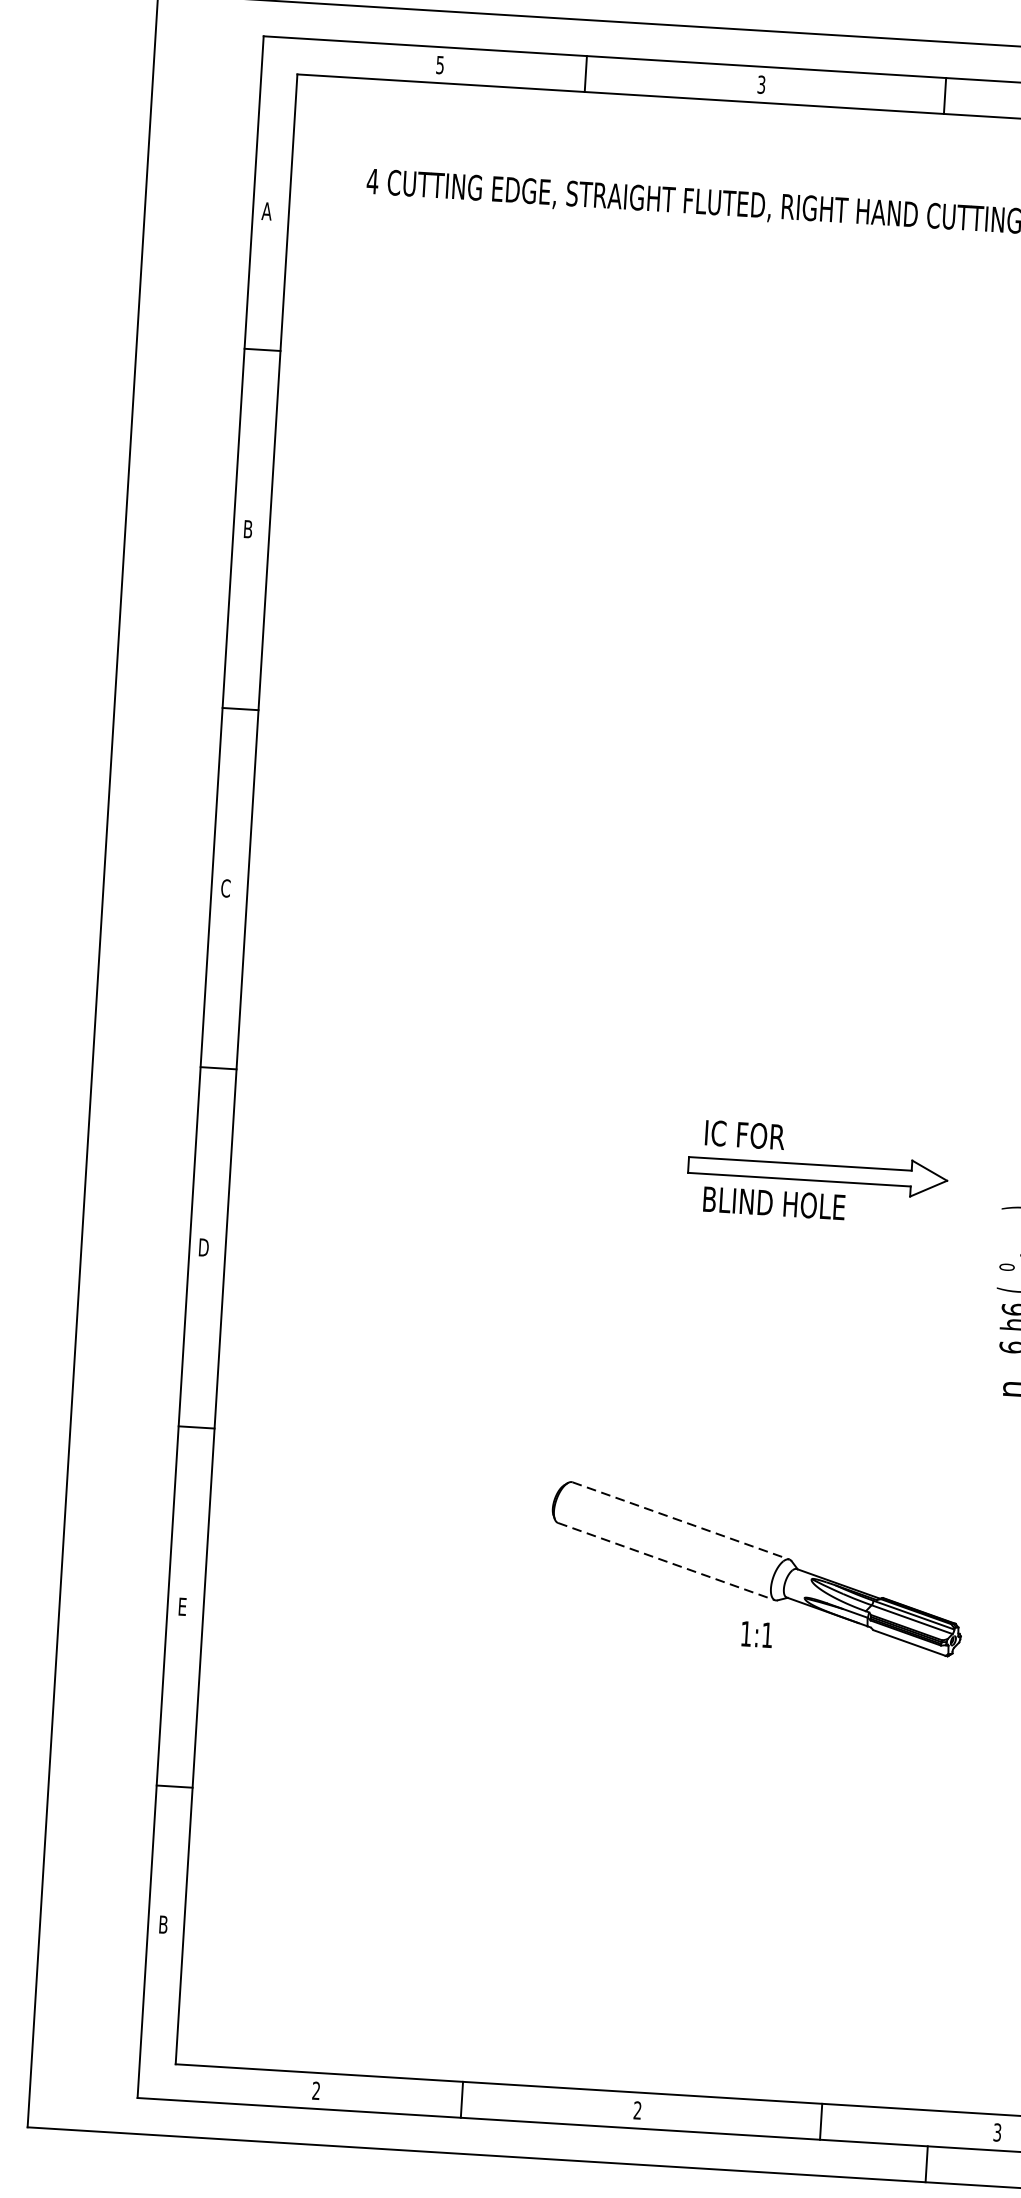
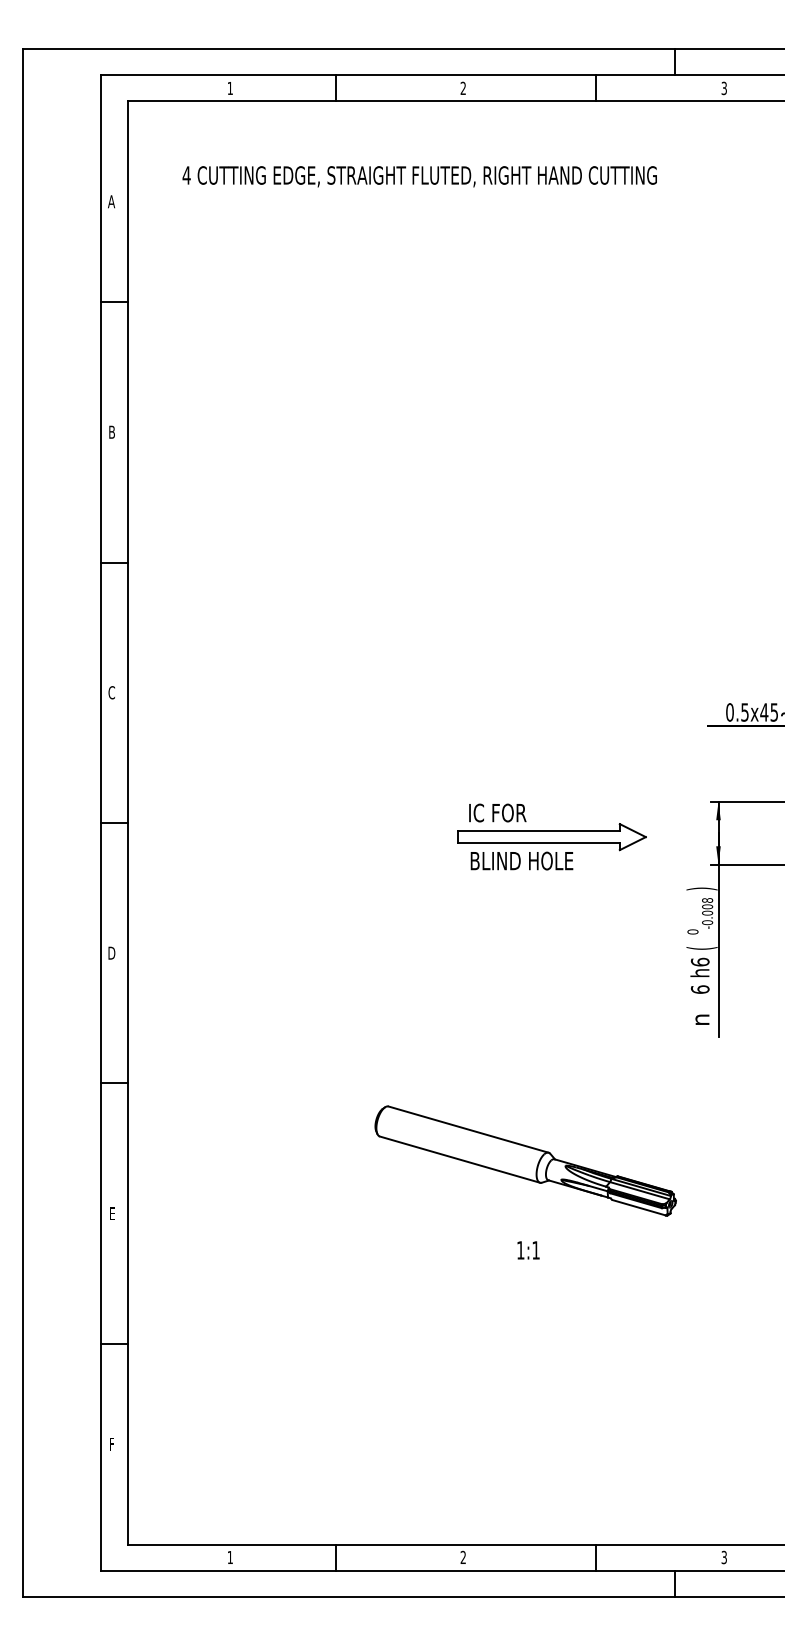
text: (439, 65) -> (229, 88), 5 -> 1
text: (760, 84) -> (462, 88), 3 -> 2
part: (817, 1171) -> (551, 836), moved
line: (682, 1520) -> (469, 1129), dashed -> solid
line: (667, 1561) -> (460, 1159), dashed -> solid
text: (756, 1634) -> (528, 1250), moved
text: (163, 1923) -> (112, 1443), B -> F
text: (315, 2089) -> (229, 1556), 2 -> 1

